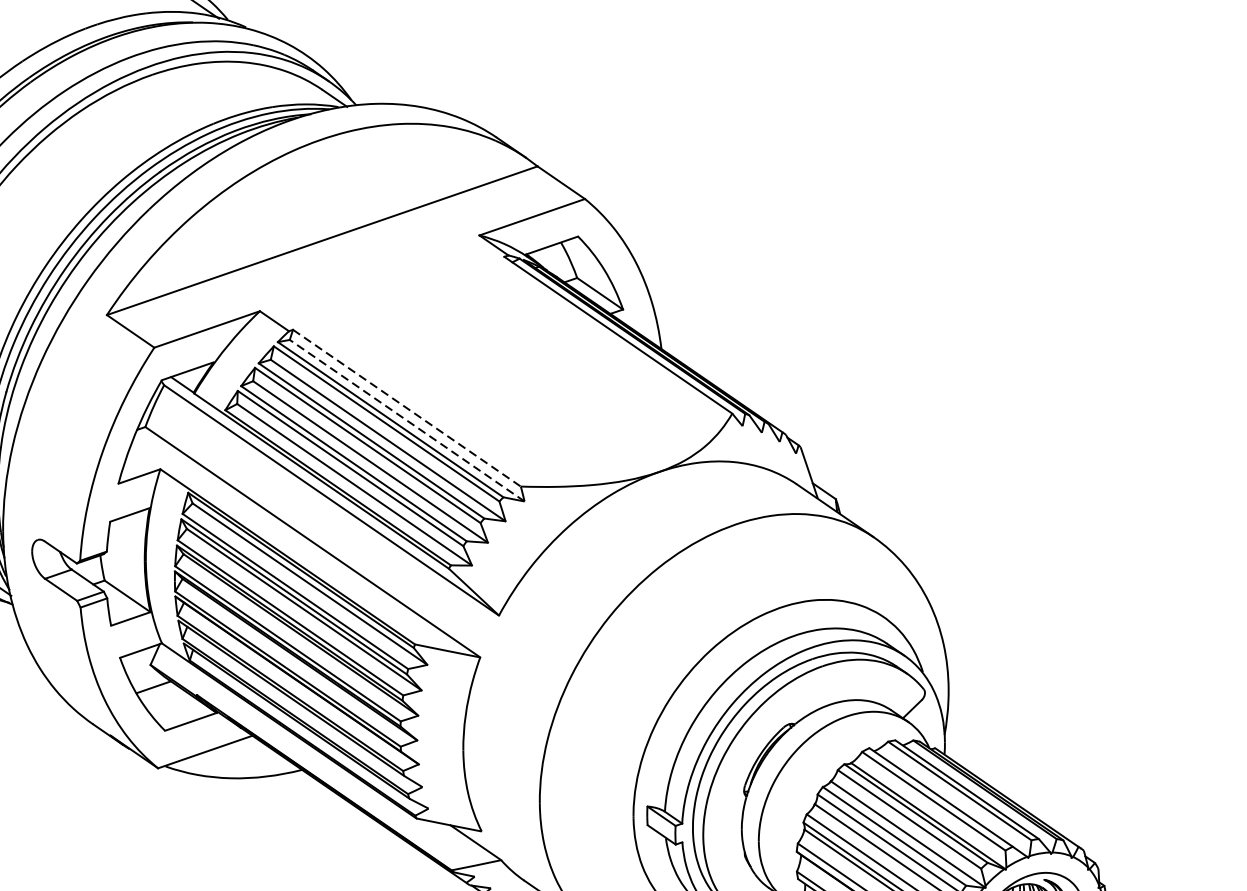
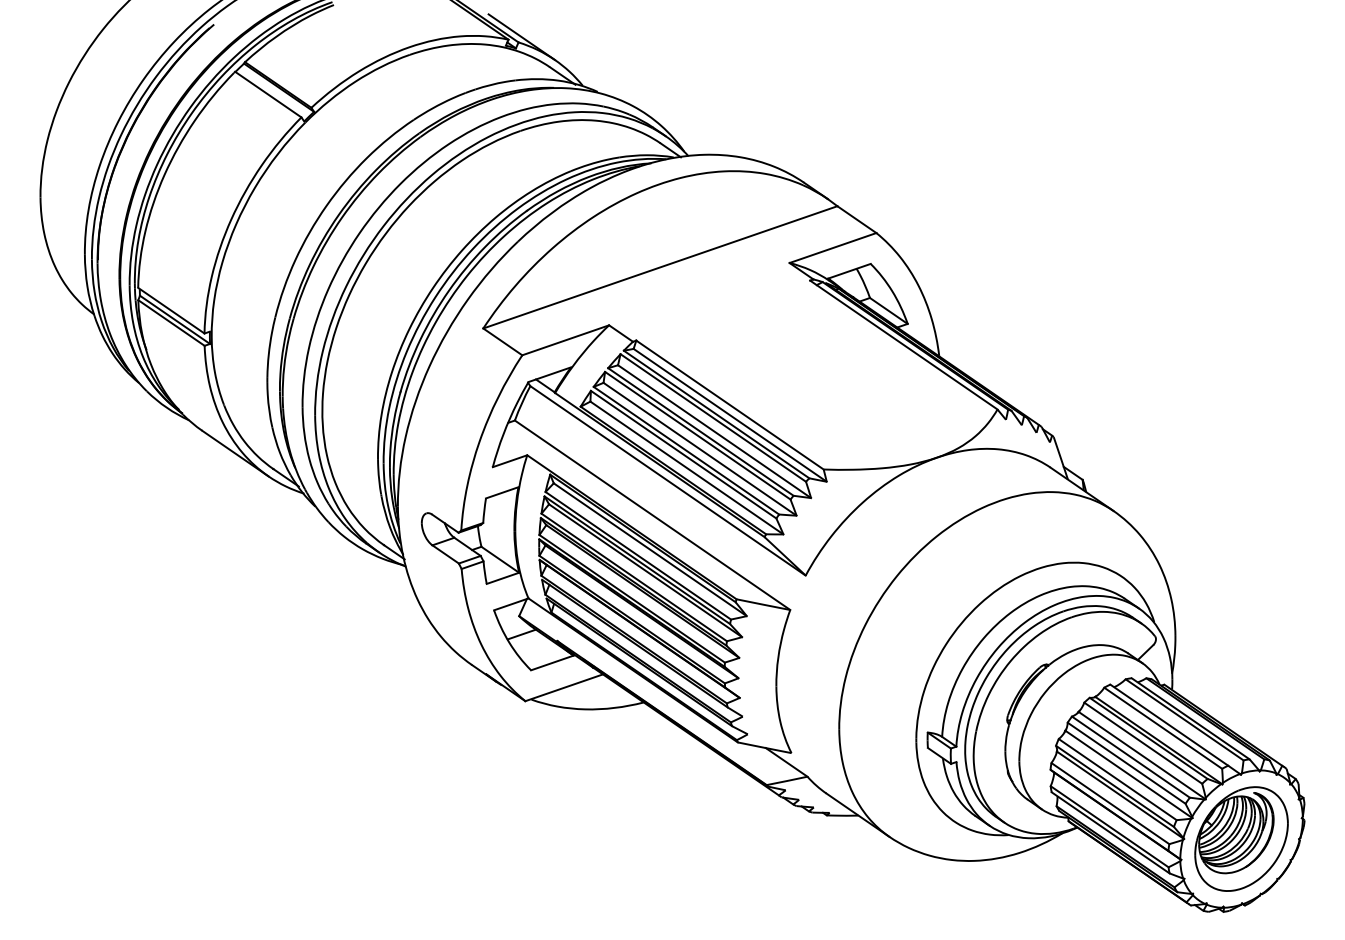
line: (407, 408) -> (730, 405), dashed -> solid
line: (406, 420) -> (729, 415), dashed -> solid

